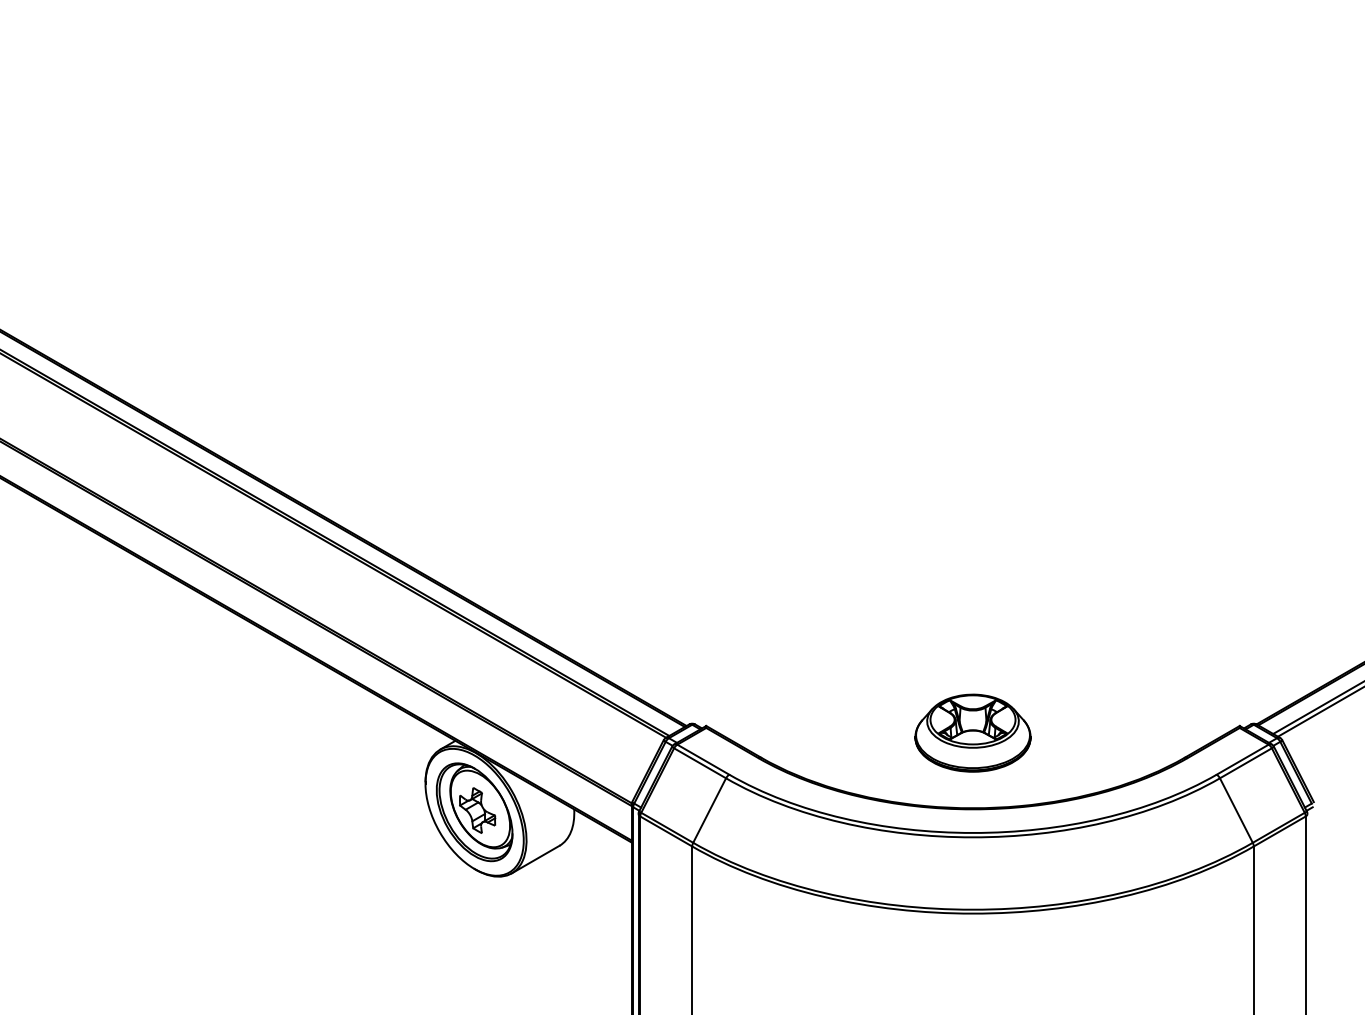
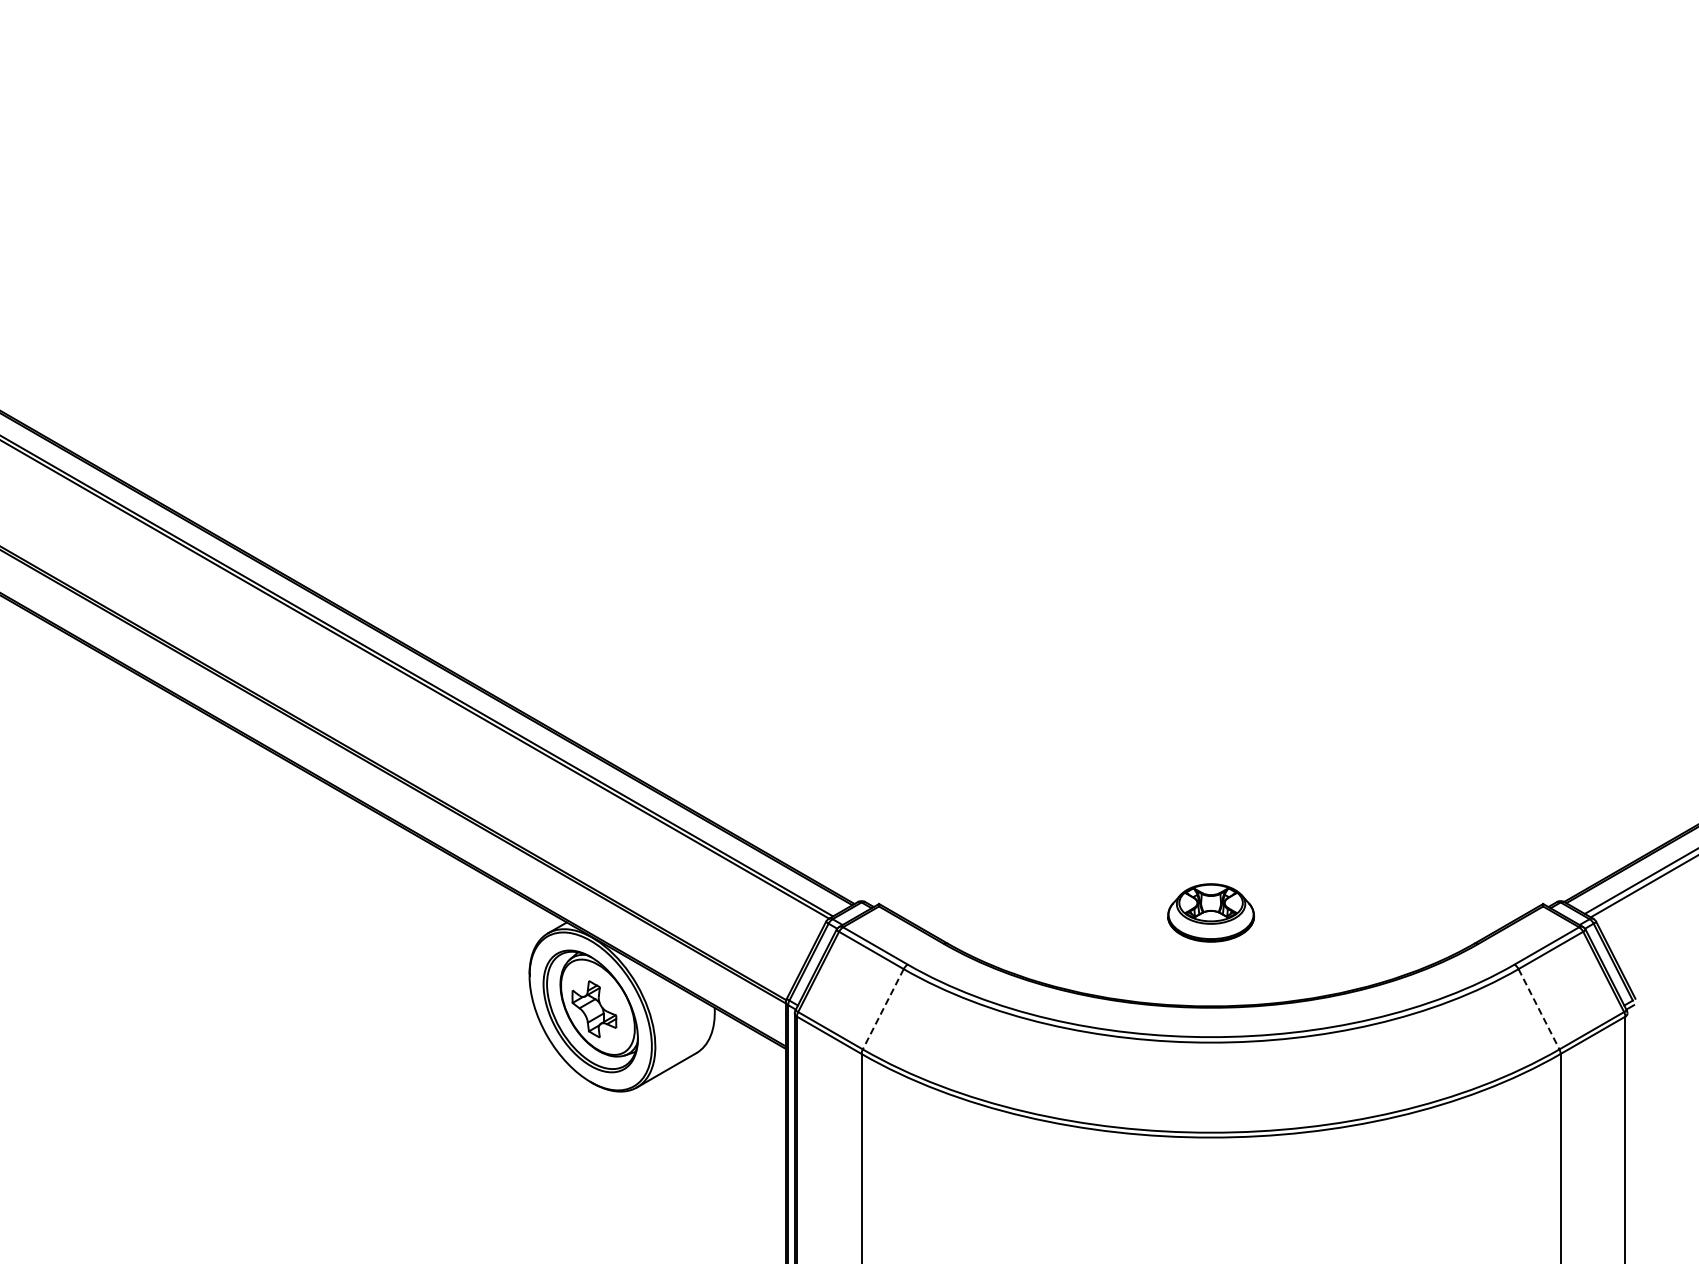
part: (972, 732) -> (1210, 912), size x0.6
line: (709, 810) -> (883, 1009), solid -> dashed
line: (1236, 810) -> (1539, 1009), solid -> dashed

